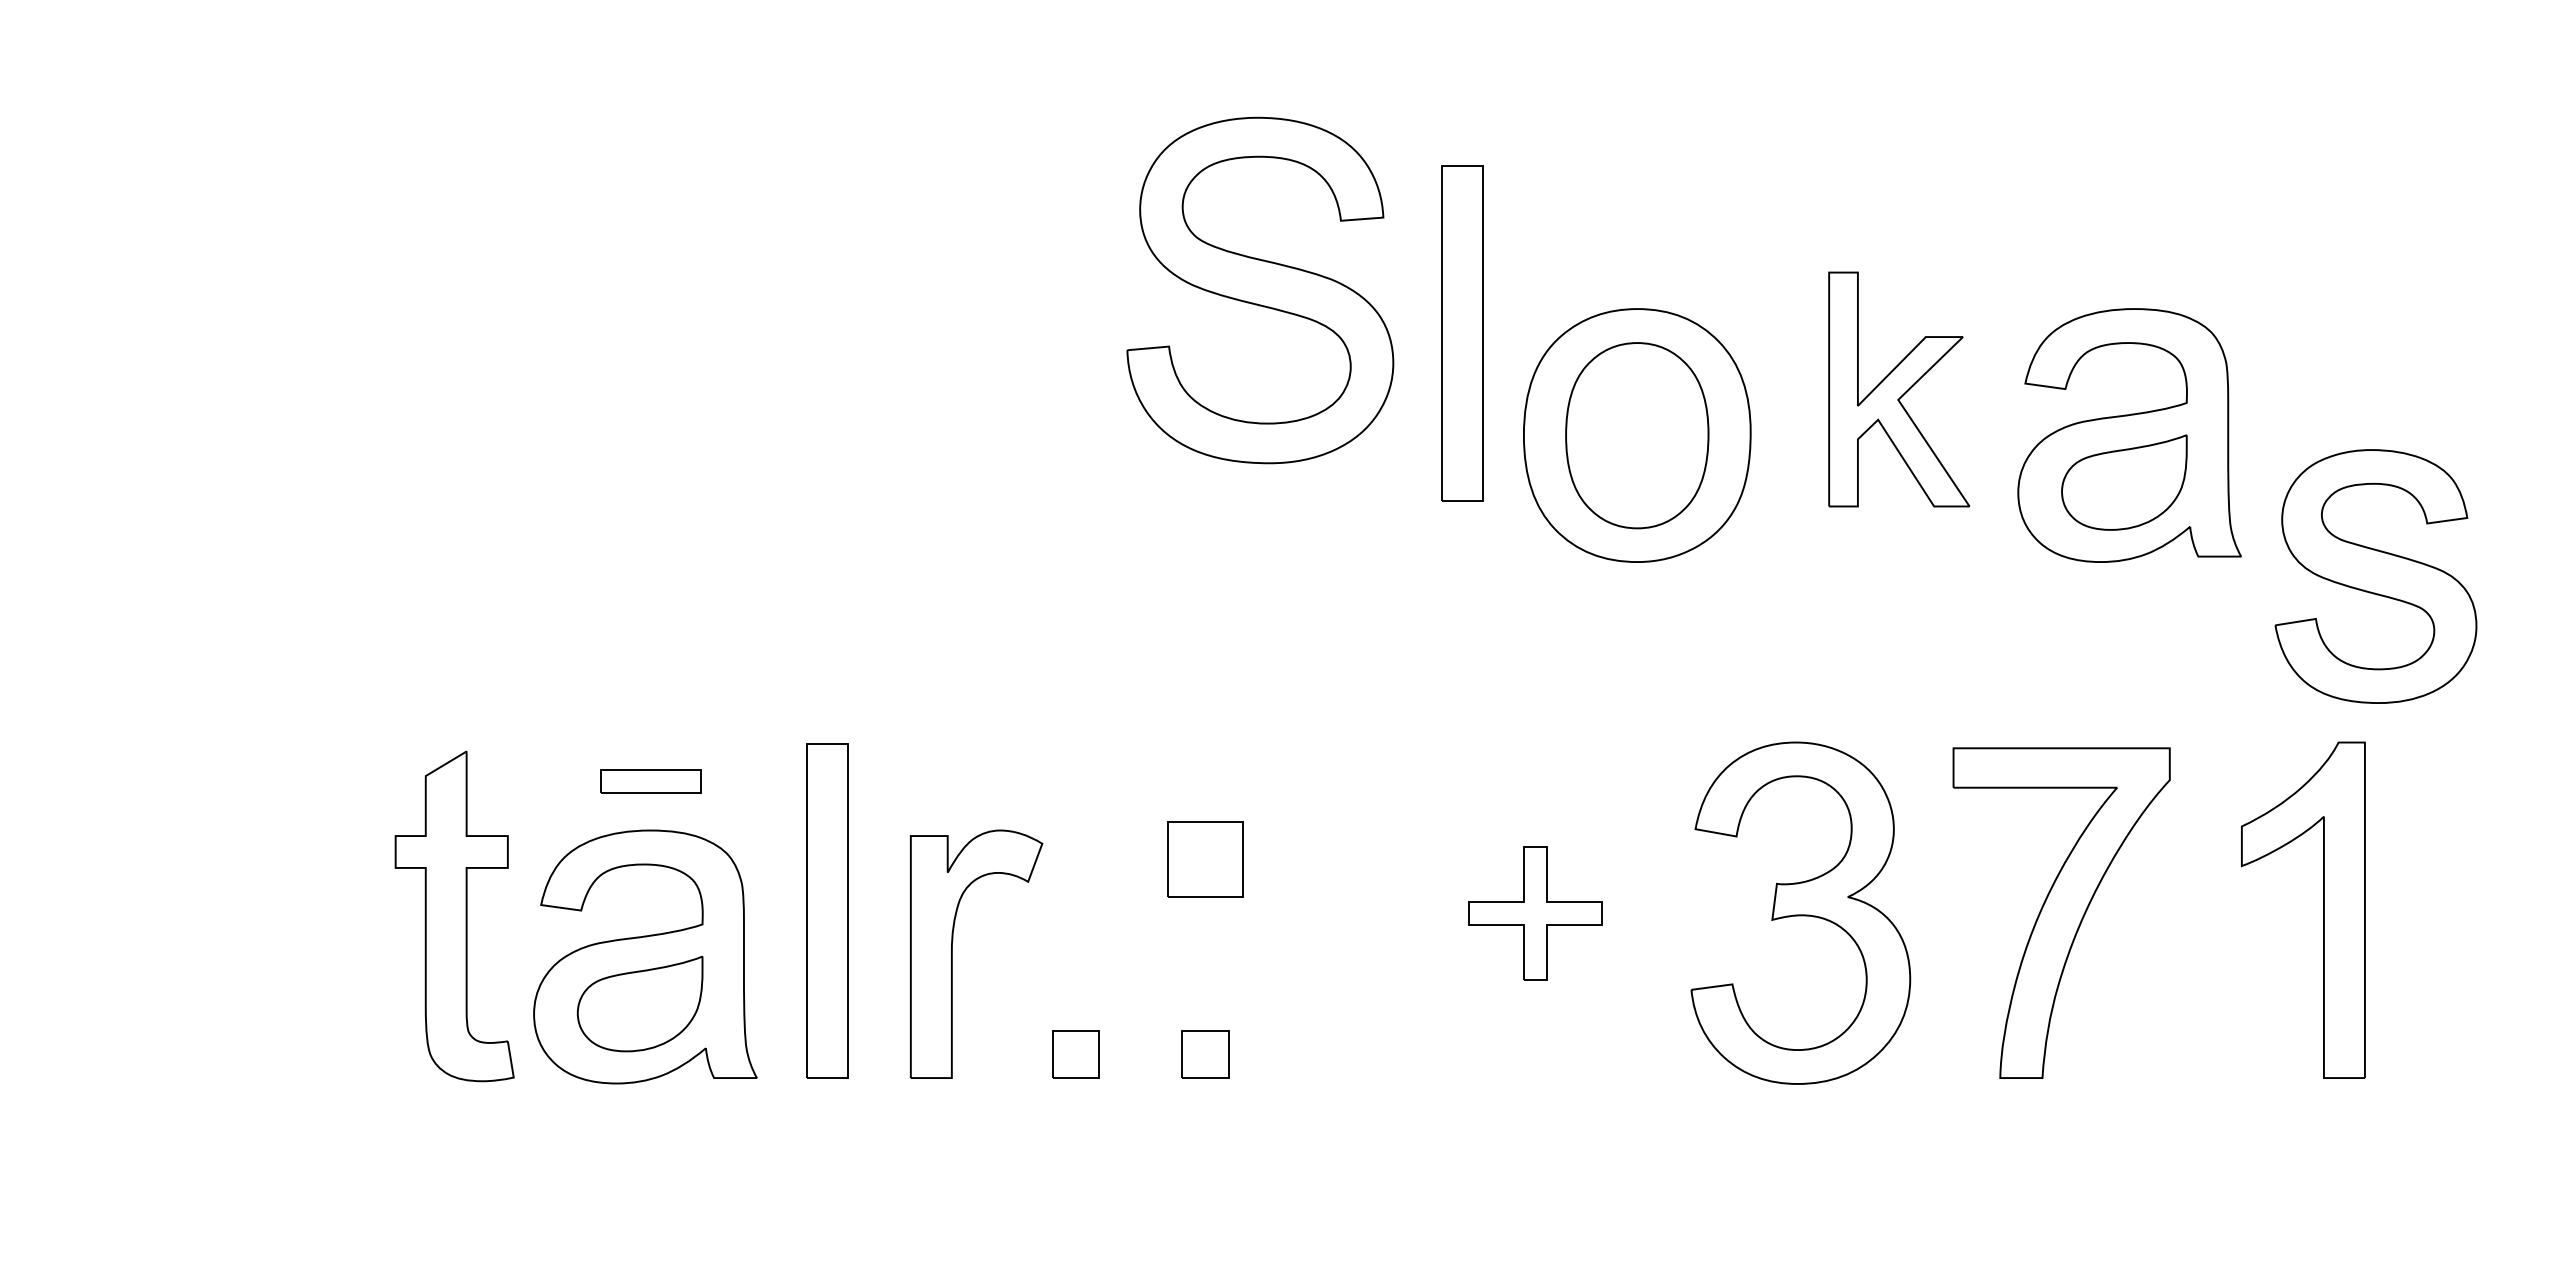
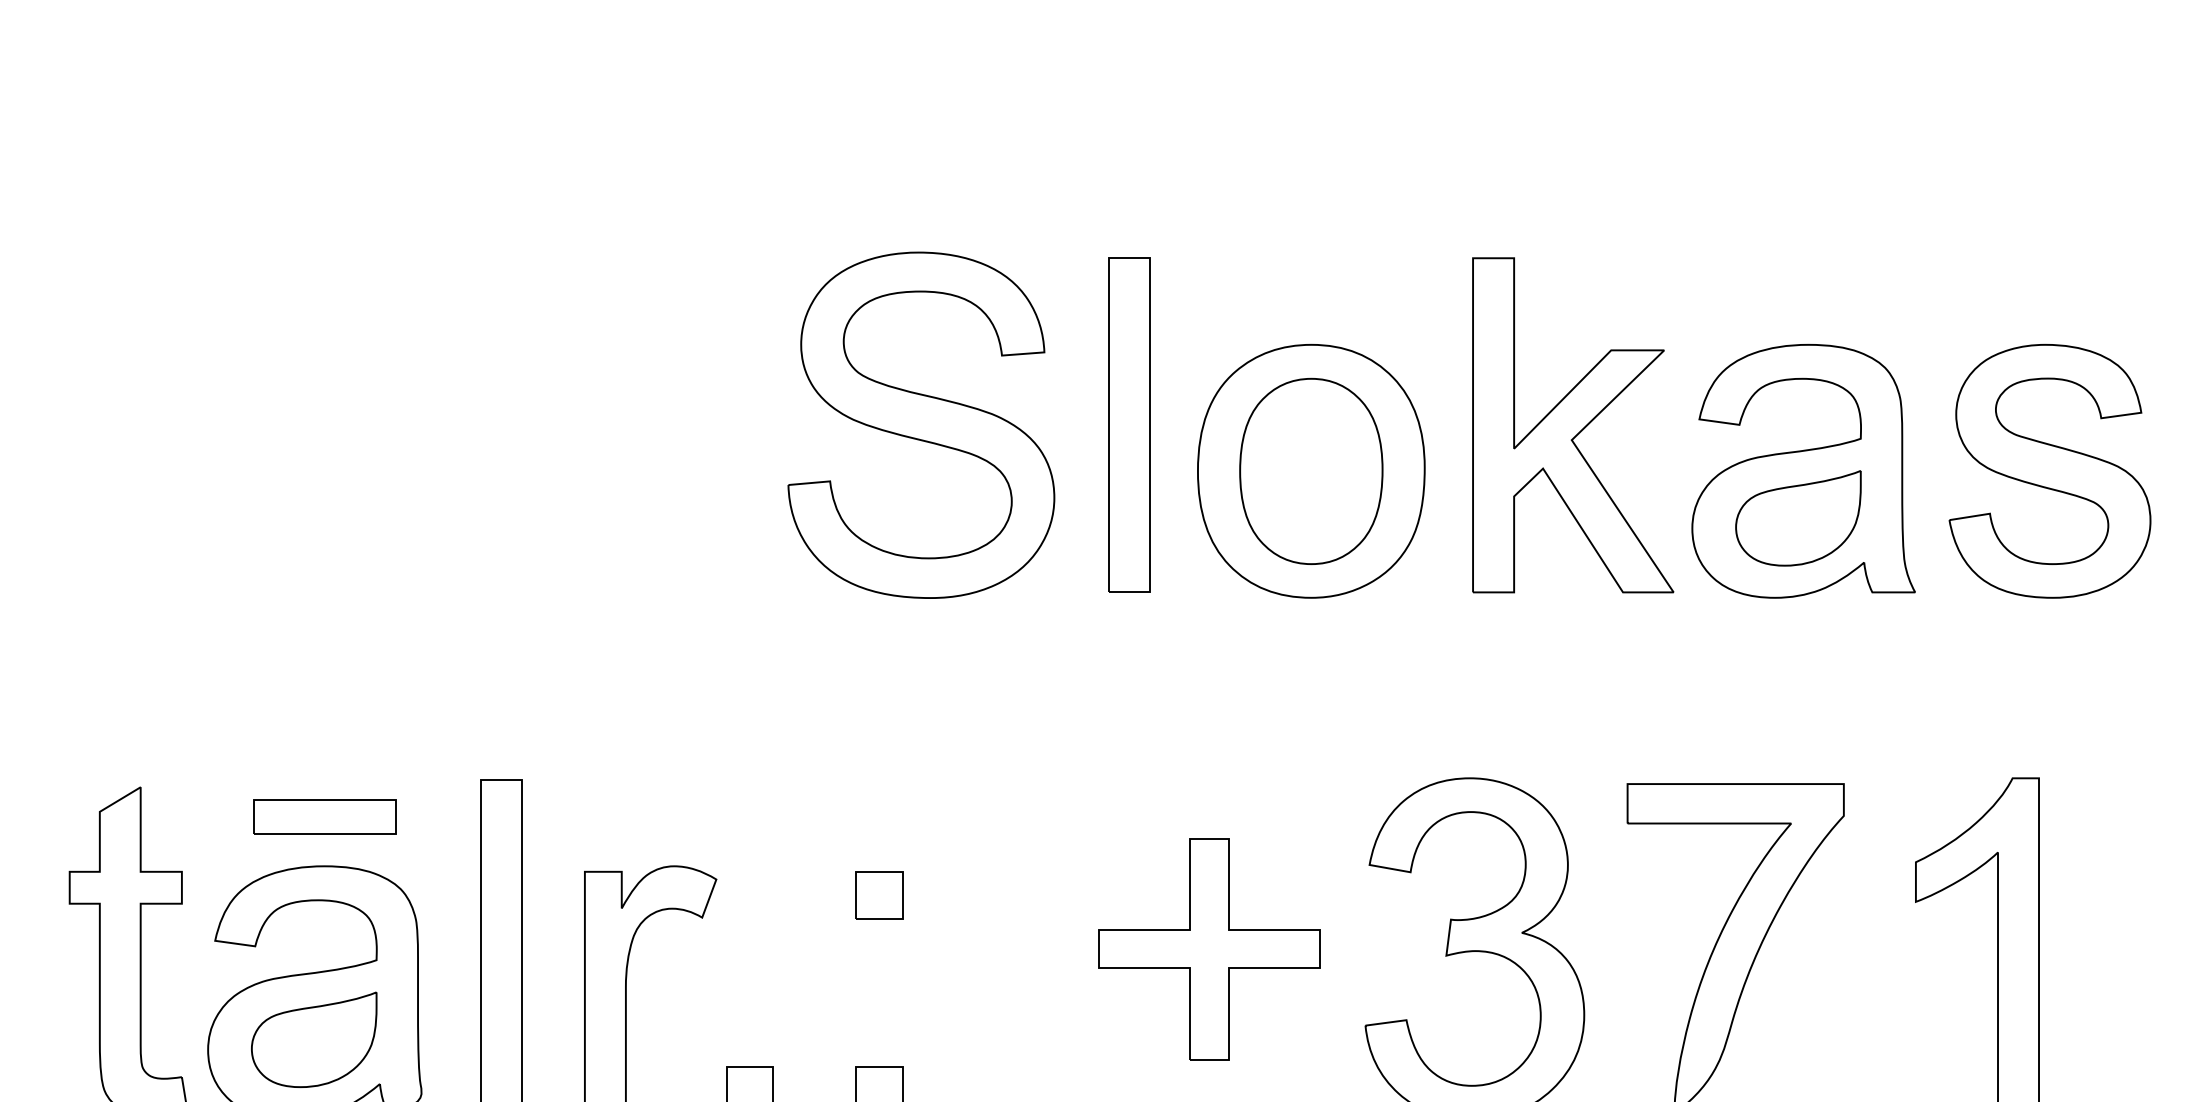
part: (1260, 290) -> (921, 425), moved
part: (1462, 333) -> (1129, 425), moved
part: (1899, 389) -> (1573, 425), size x1.43
part: (2375, 576) -> (2049, 471), moved
part: (650, 781) -> (324, 817), size x1.43
part: (1205, 859) -> (879, 895), size x0.62
part: (1535, 913) -> (1209, 949), size x1.67

